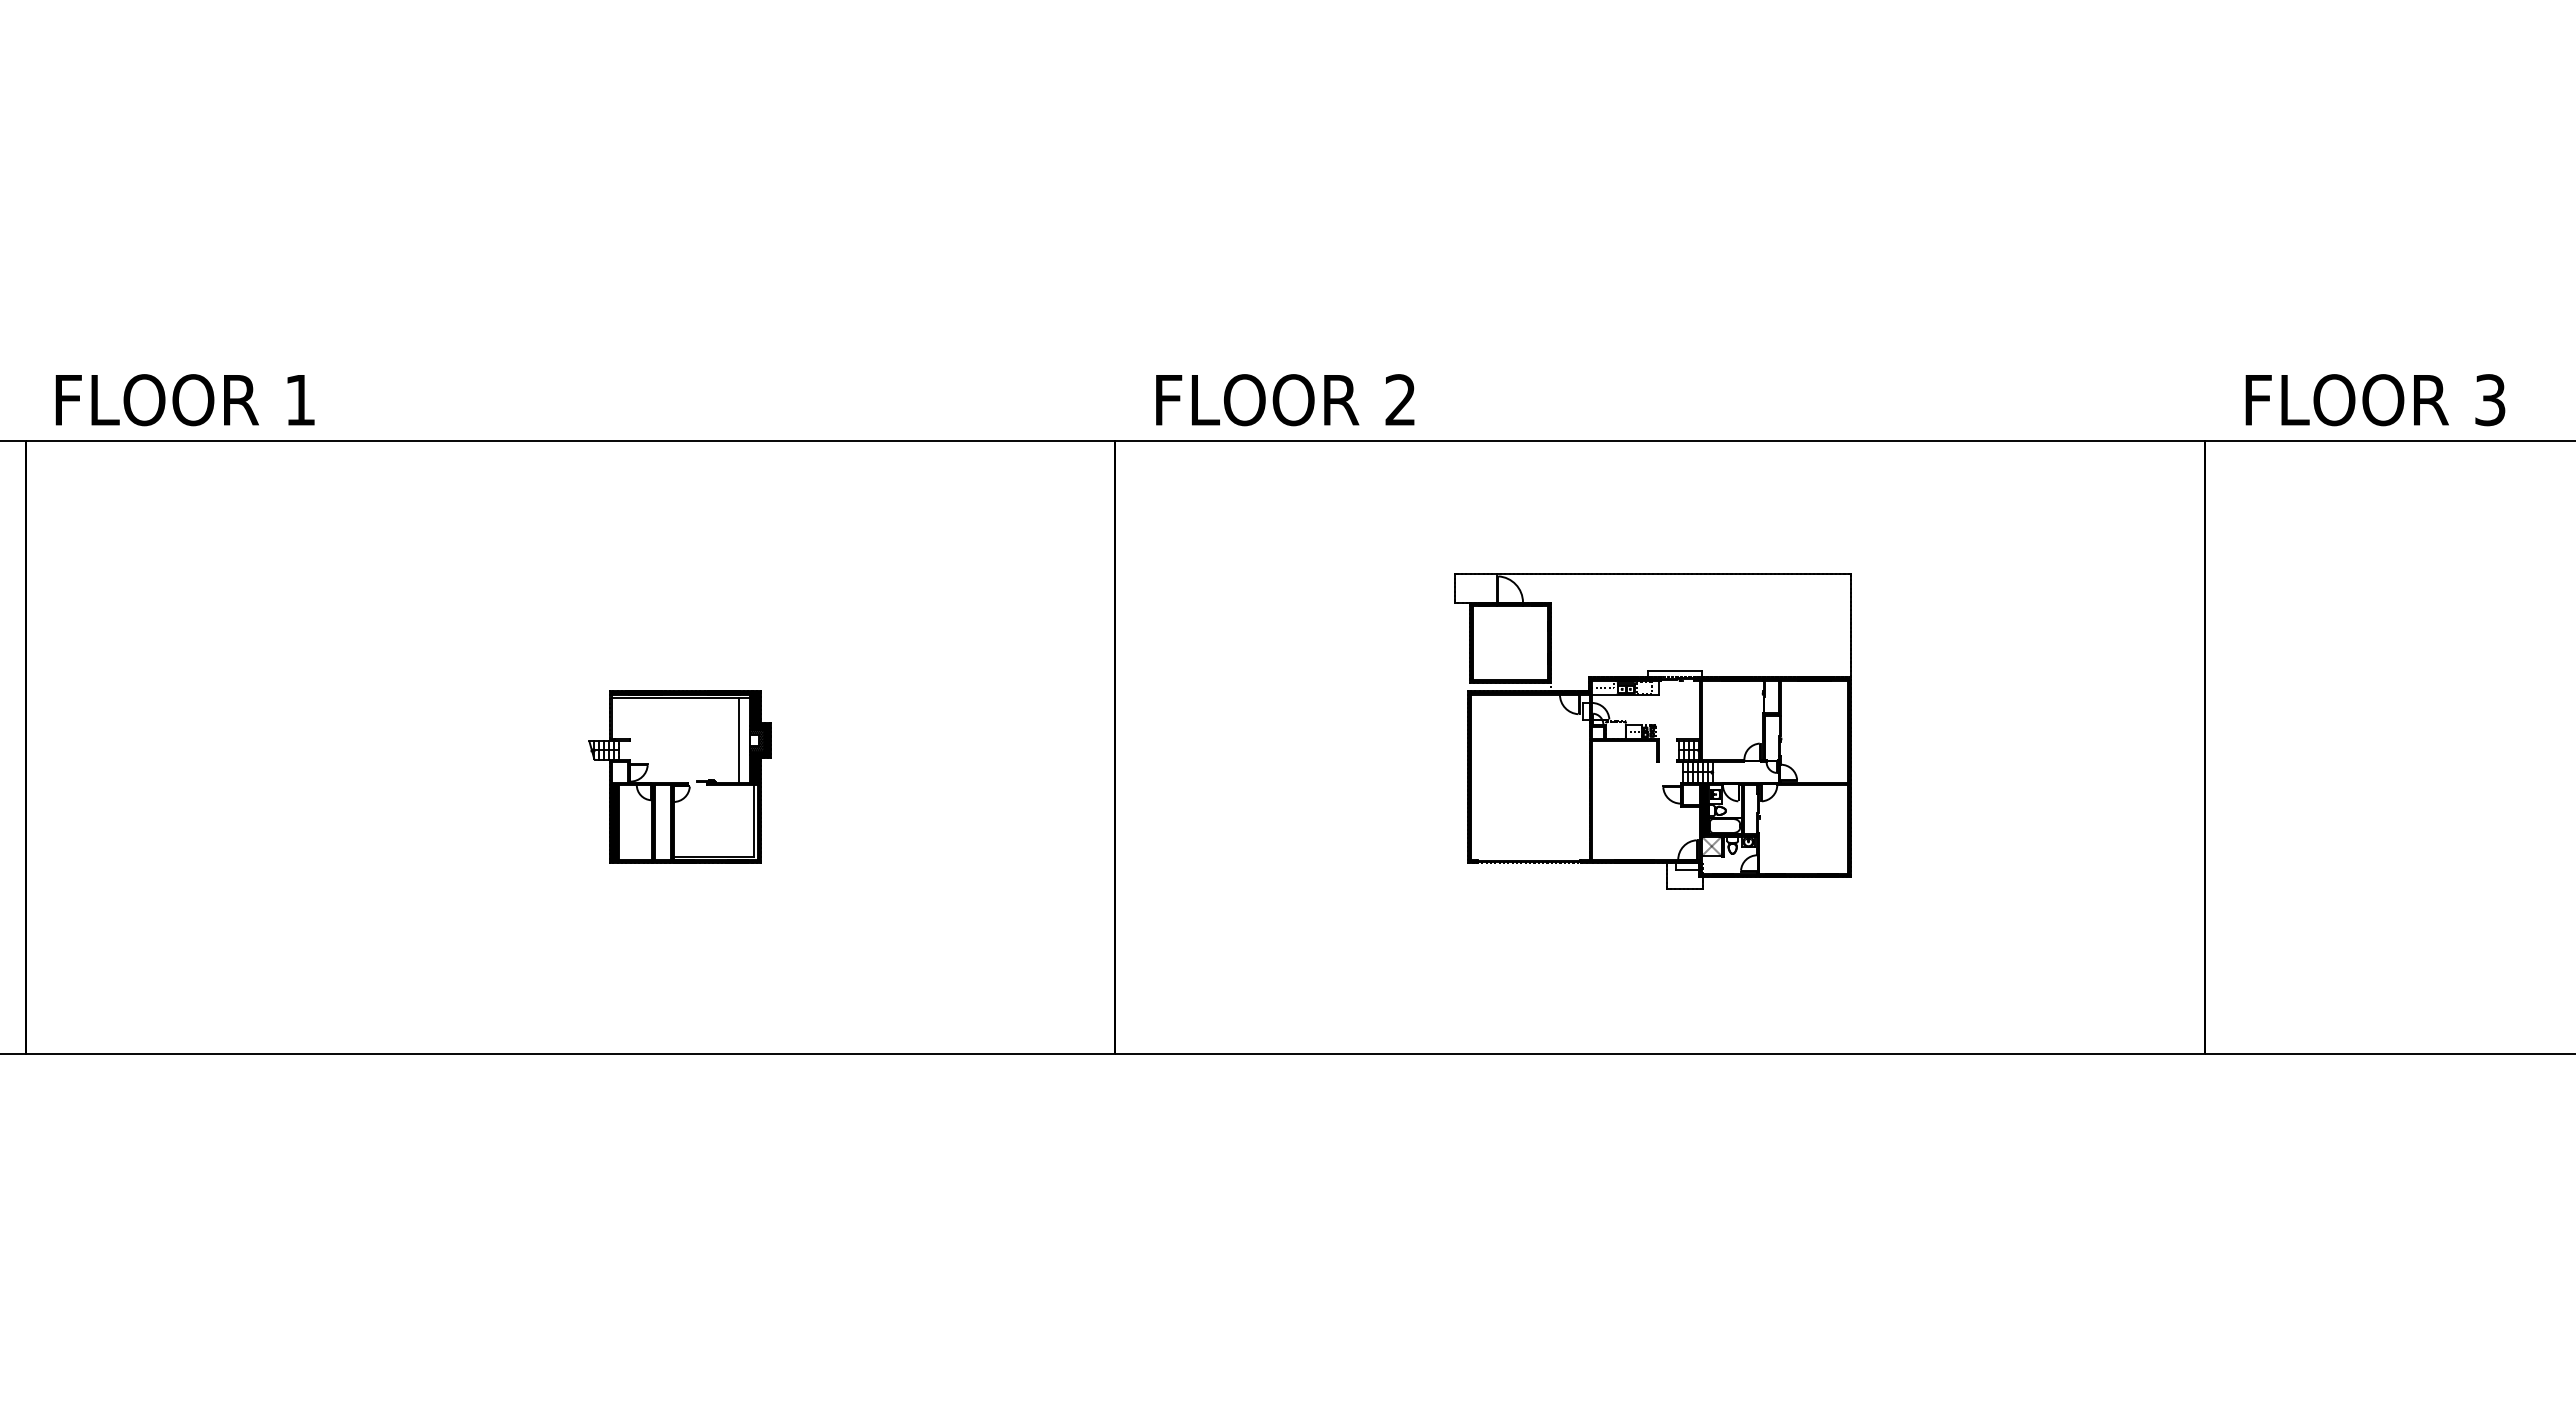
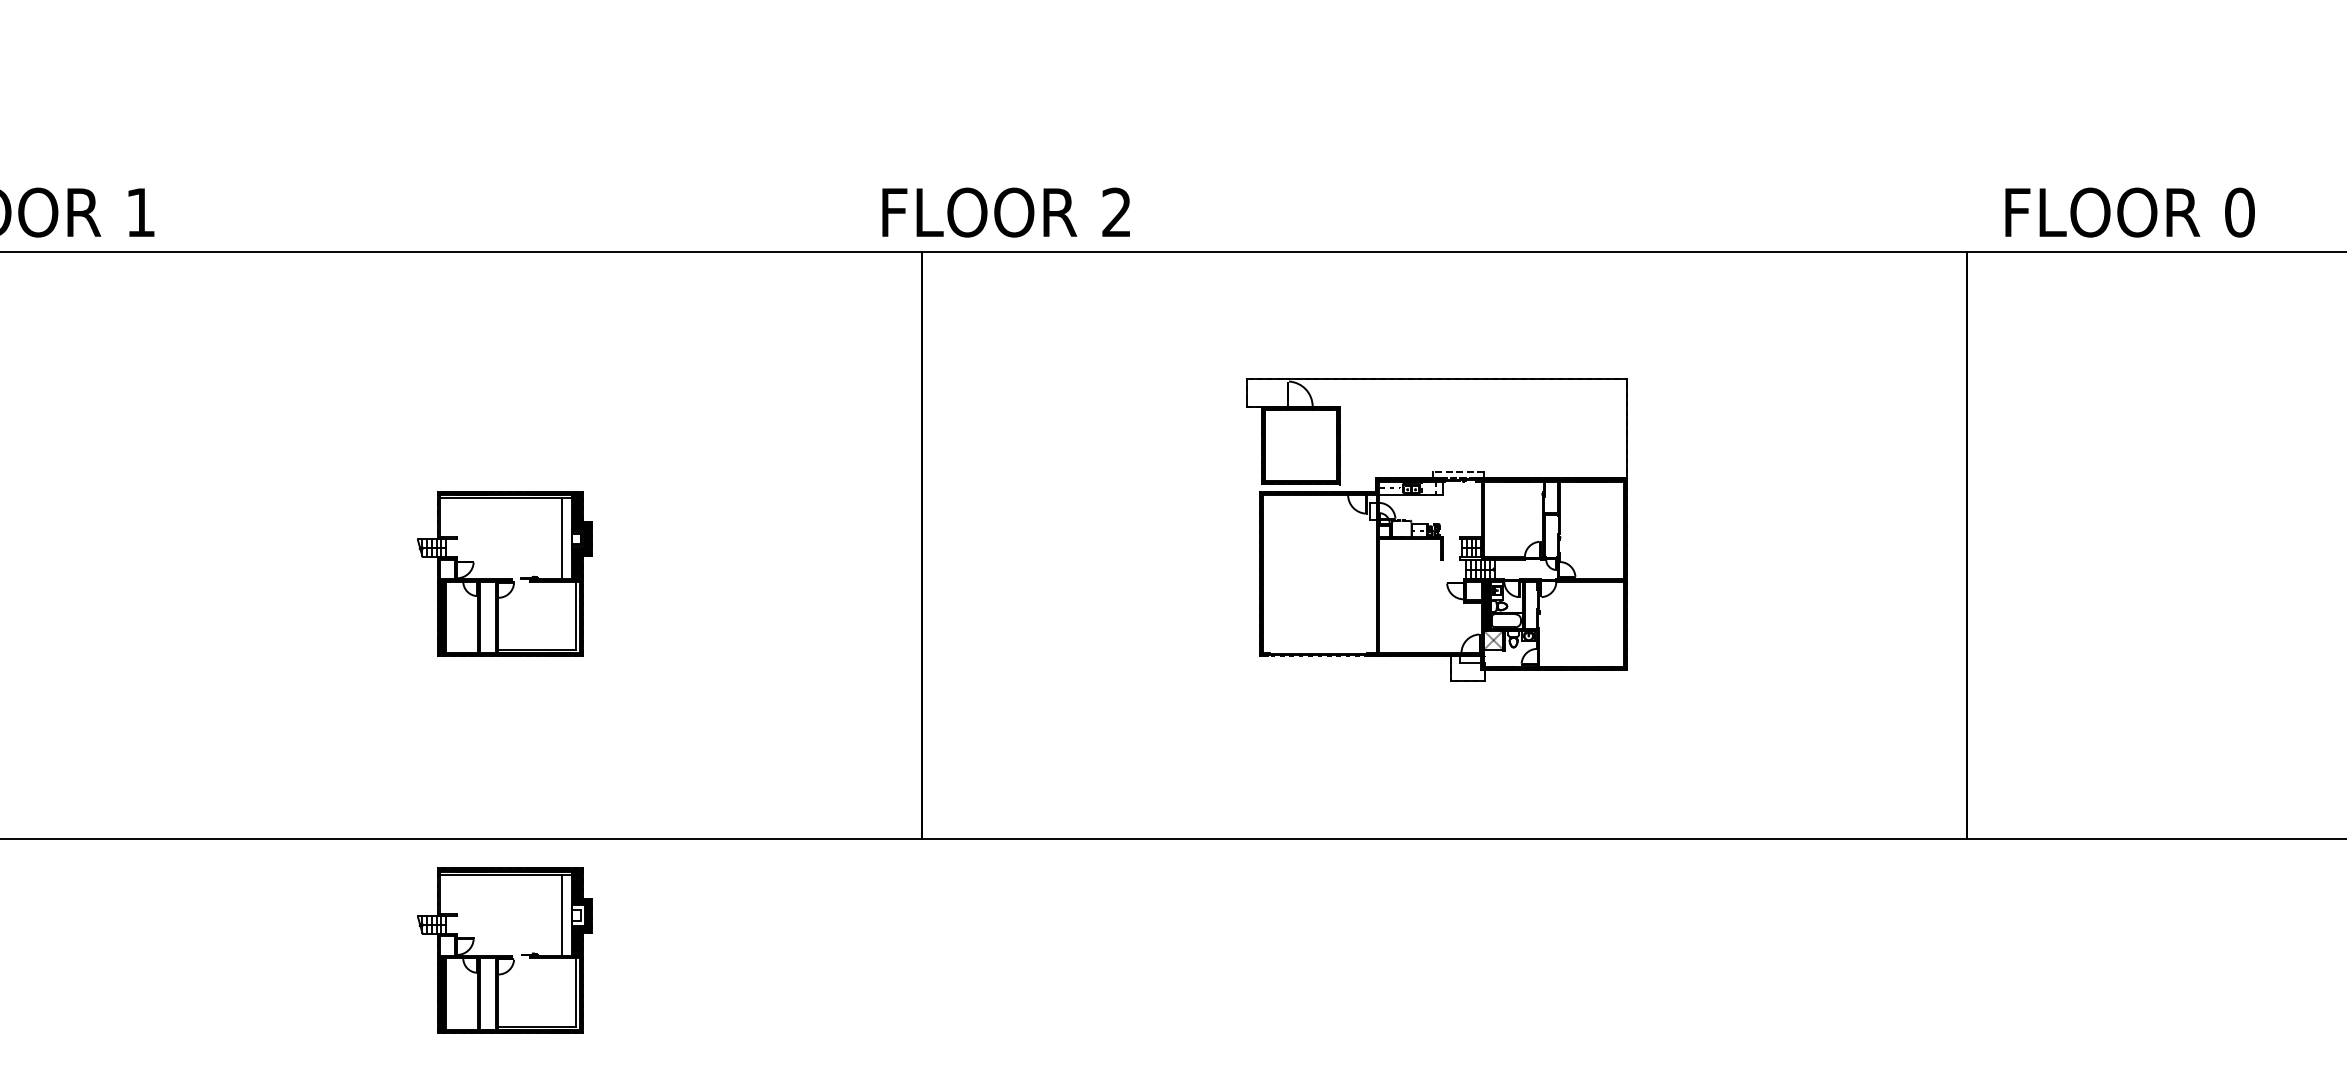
text: (1285, 400) -> (1006, 212), moved
text: (2490, 400) -> (2240, 212), 3 -> 0
line: (1675, 670) -> (1458, 471), solid -> dashed
part: (679, 1169) -> (504, 950), added

